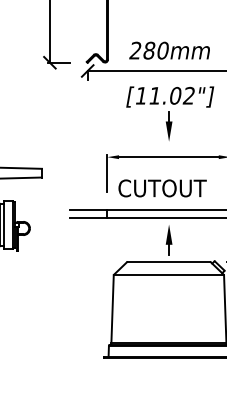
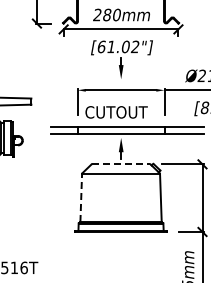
text: (141, 95) -> (101, 46), [11.02"] -> [61.02"]
line: (169, 262) -> (121, 164), solid -> dashed
line: (112, 308) -> (81, 197), solid -> dashed

